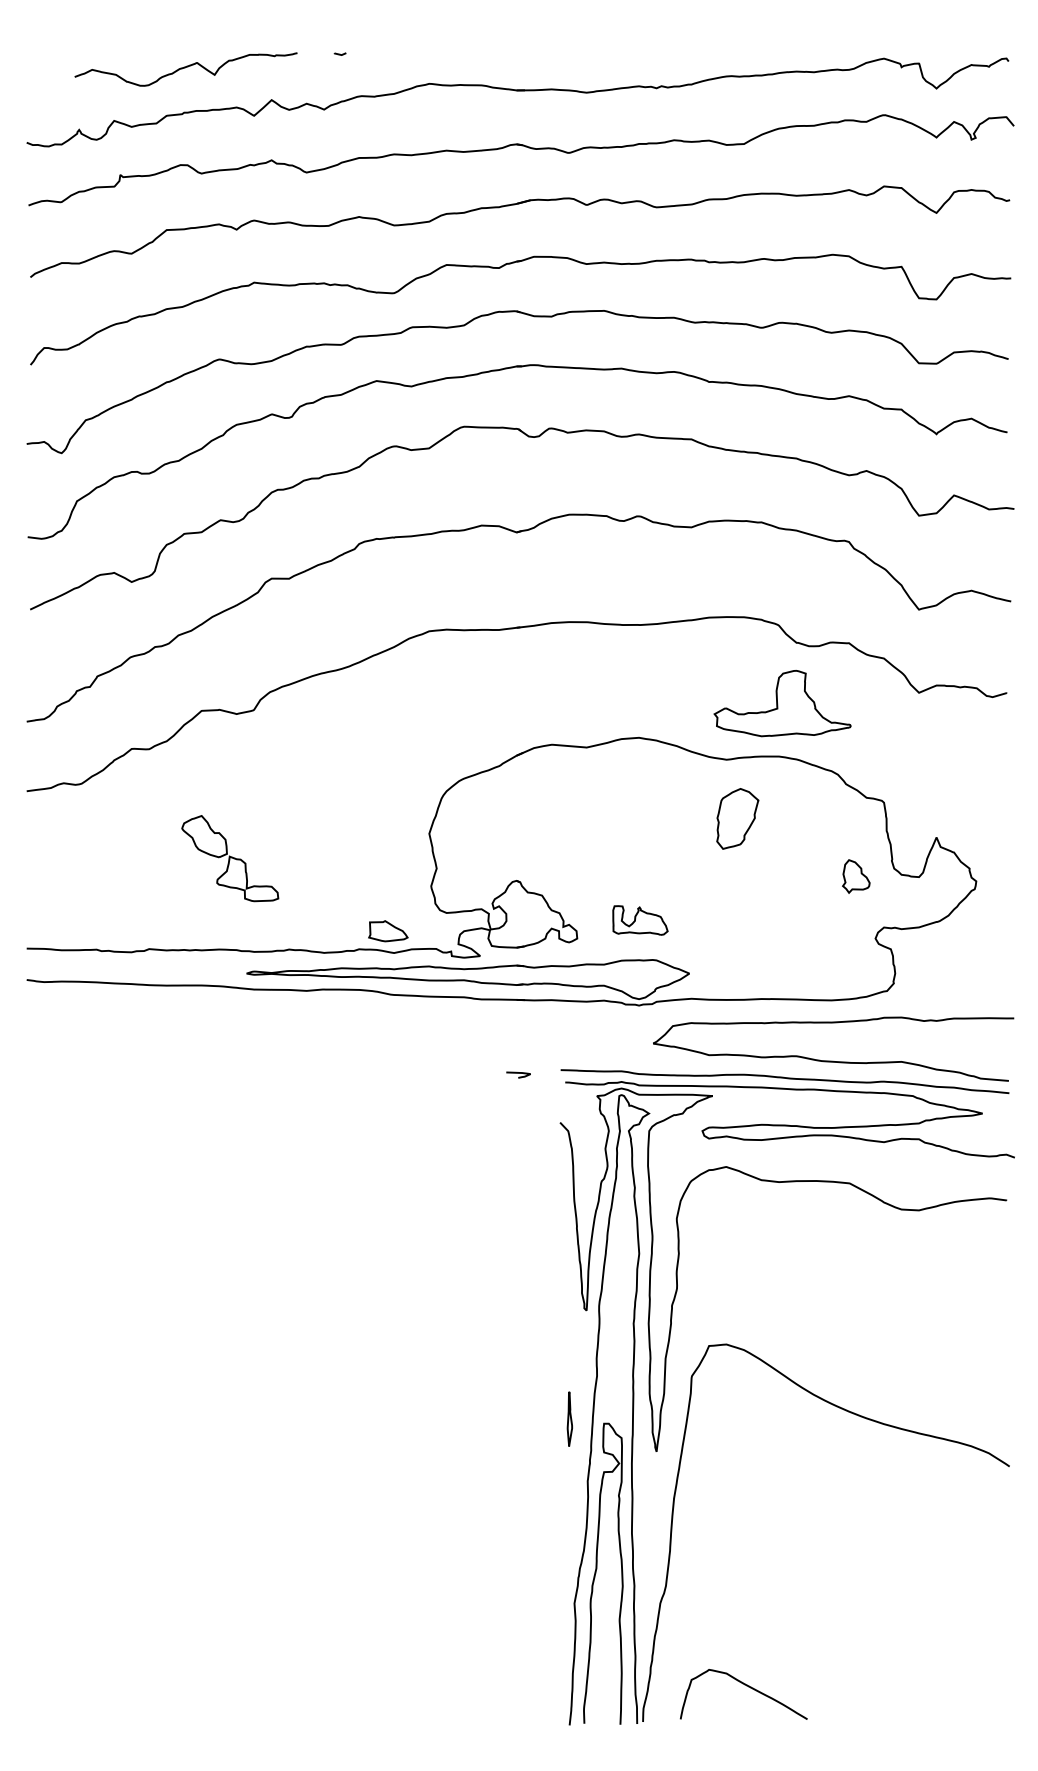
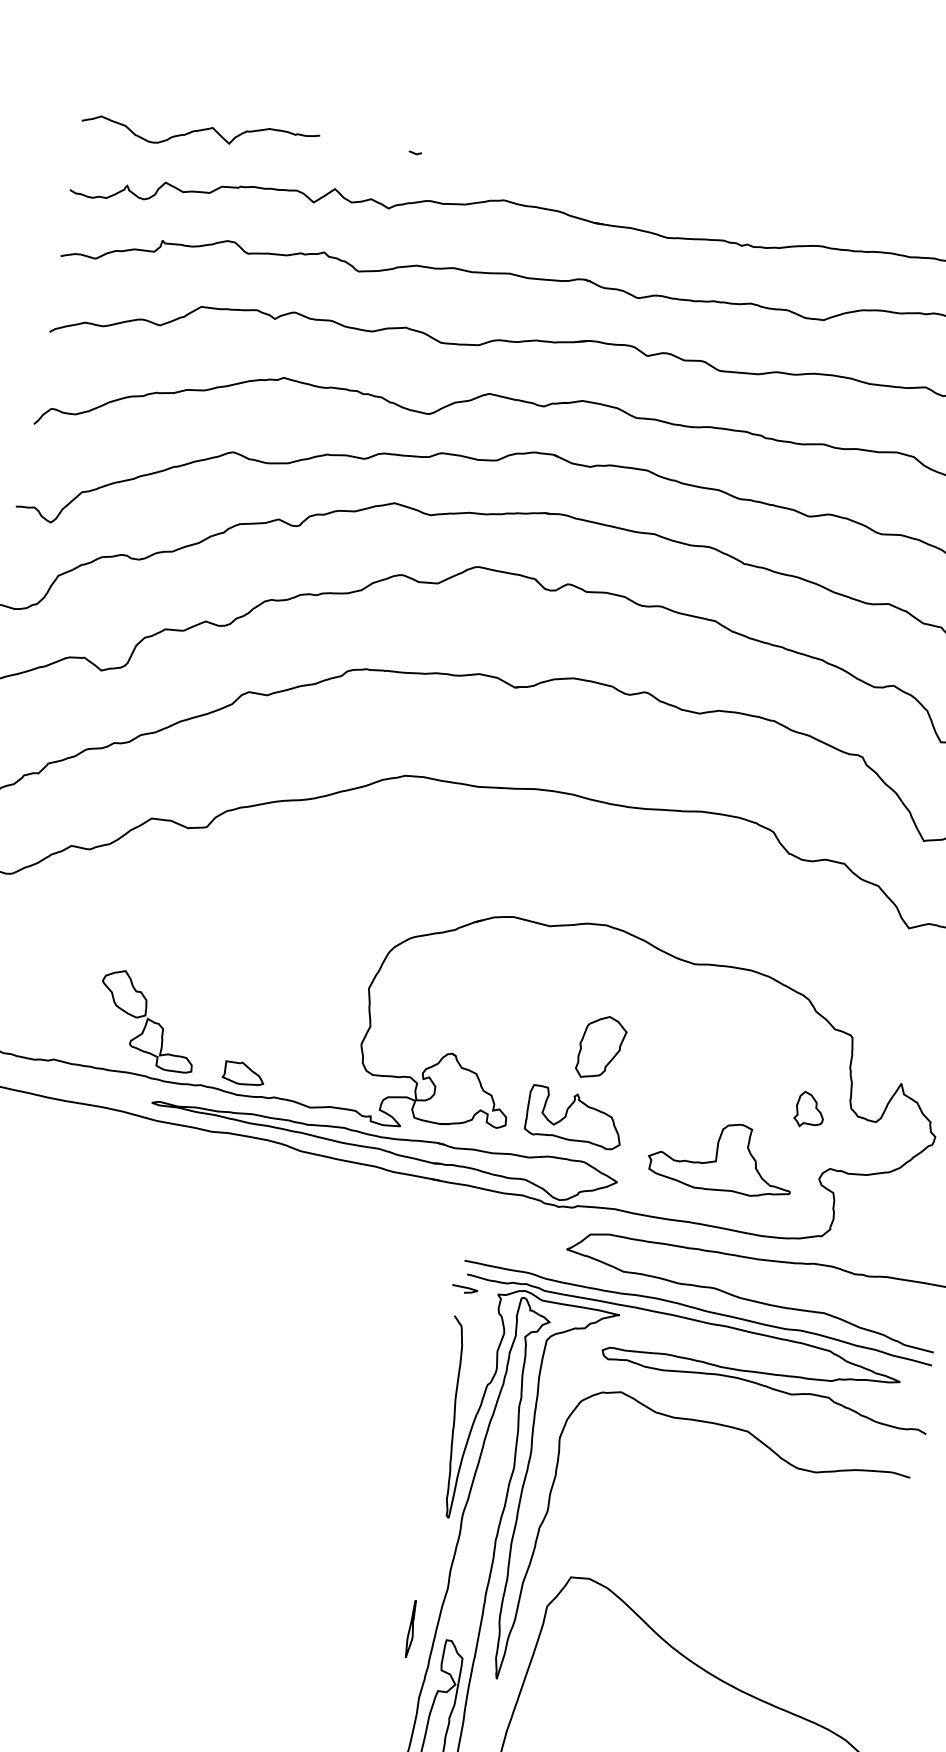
curve: (185, 68) -> (199, 131), moved
part: (782, 703) -> (722, 1156), moved
part: (737, 818) -> (601, 1047), moved
part: (230, 858) -> (148, 1020), moved
part: (640, 920) -> (575, 1117), size x1.67
part: (388, 931) -> (244, 1074), moved
curve: (518, 1073) -> (465, 1288), moved

